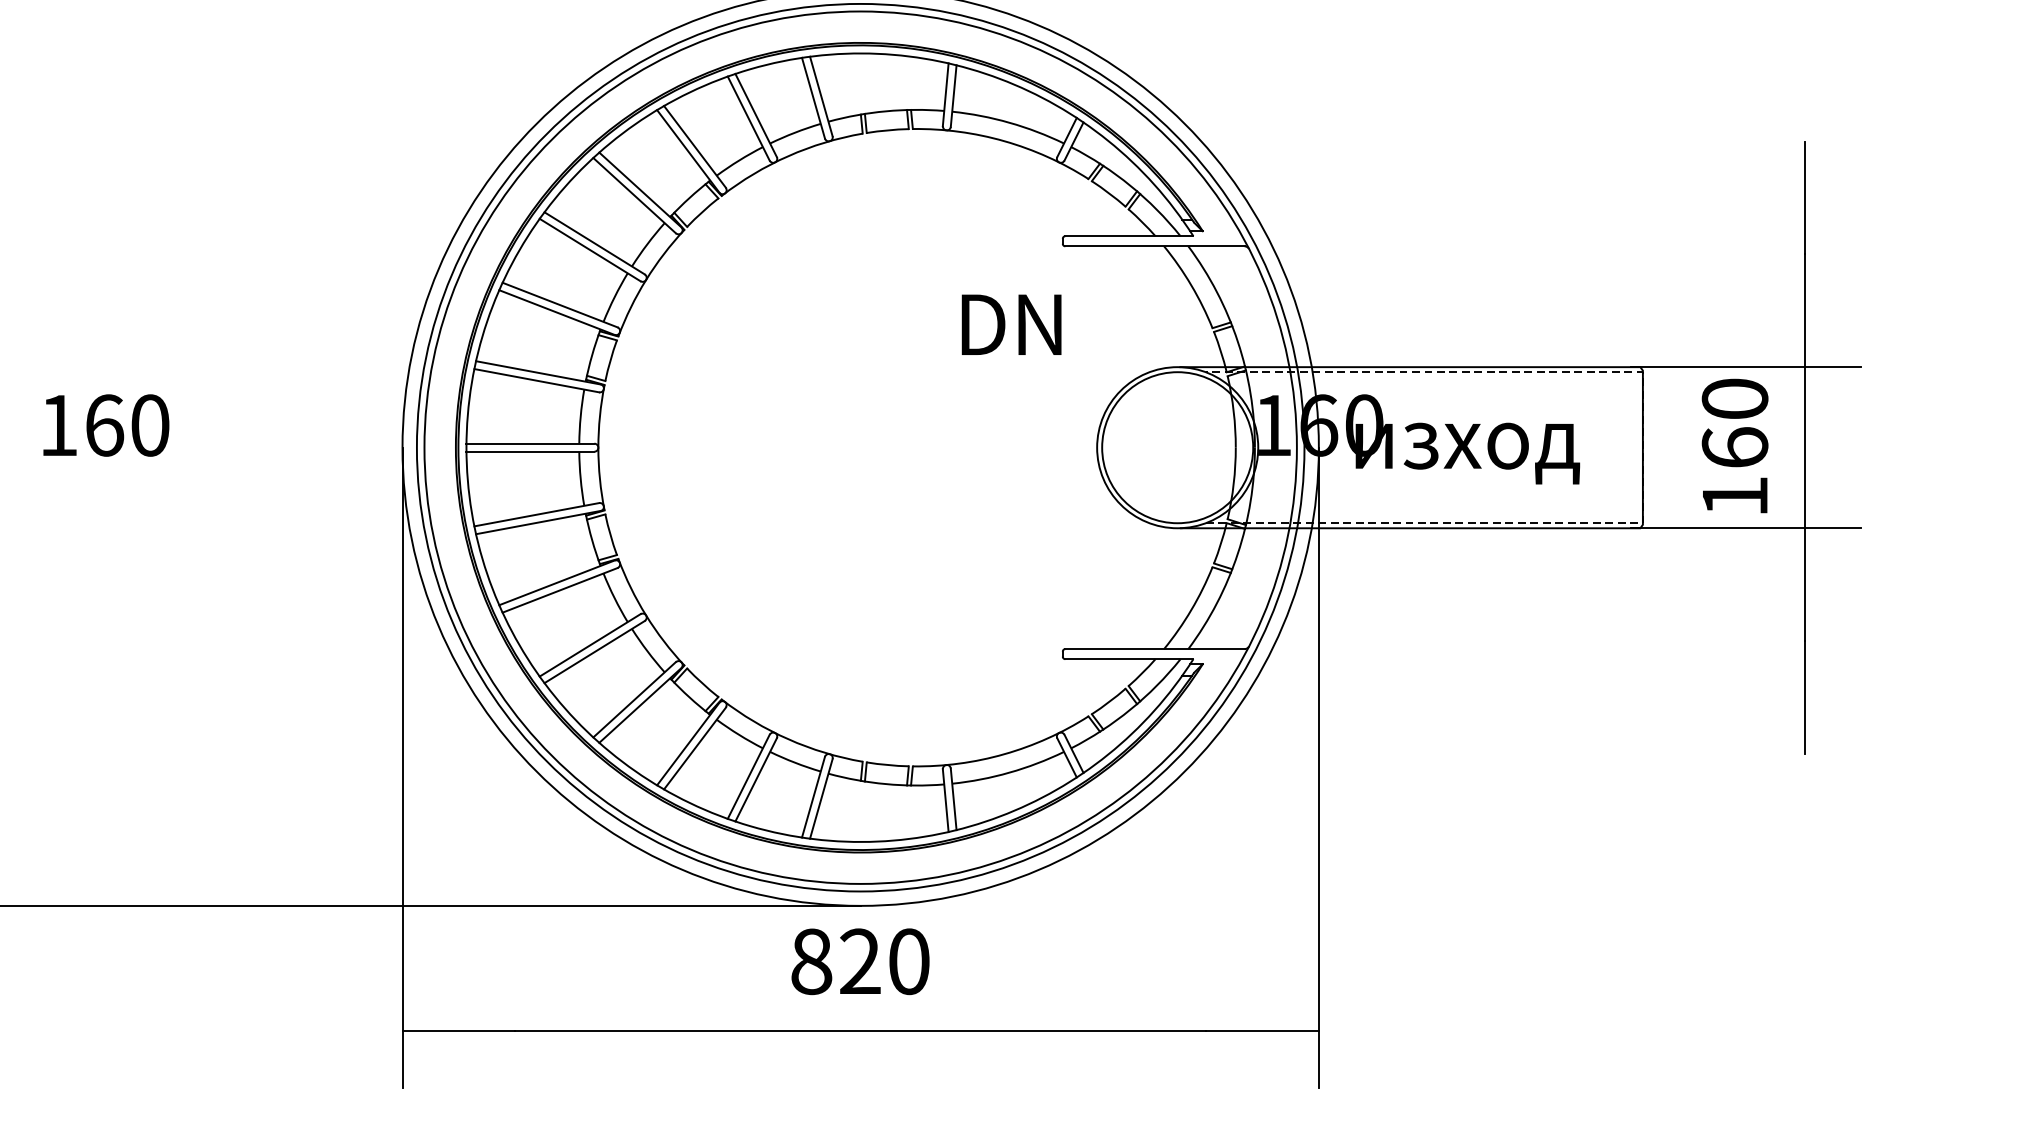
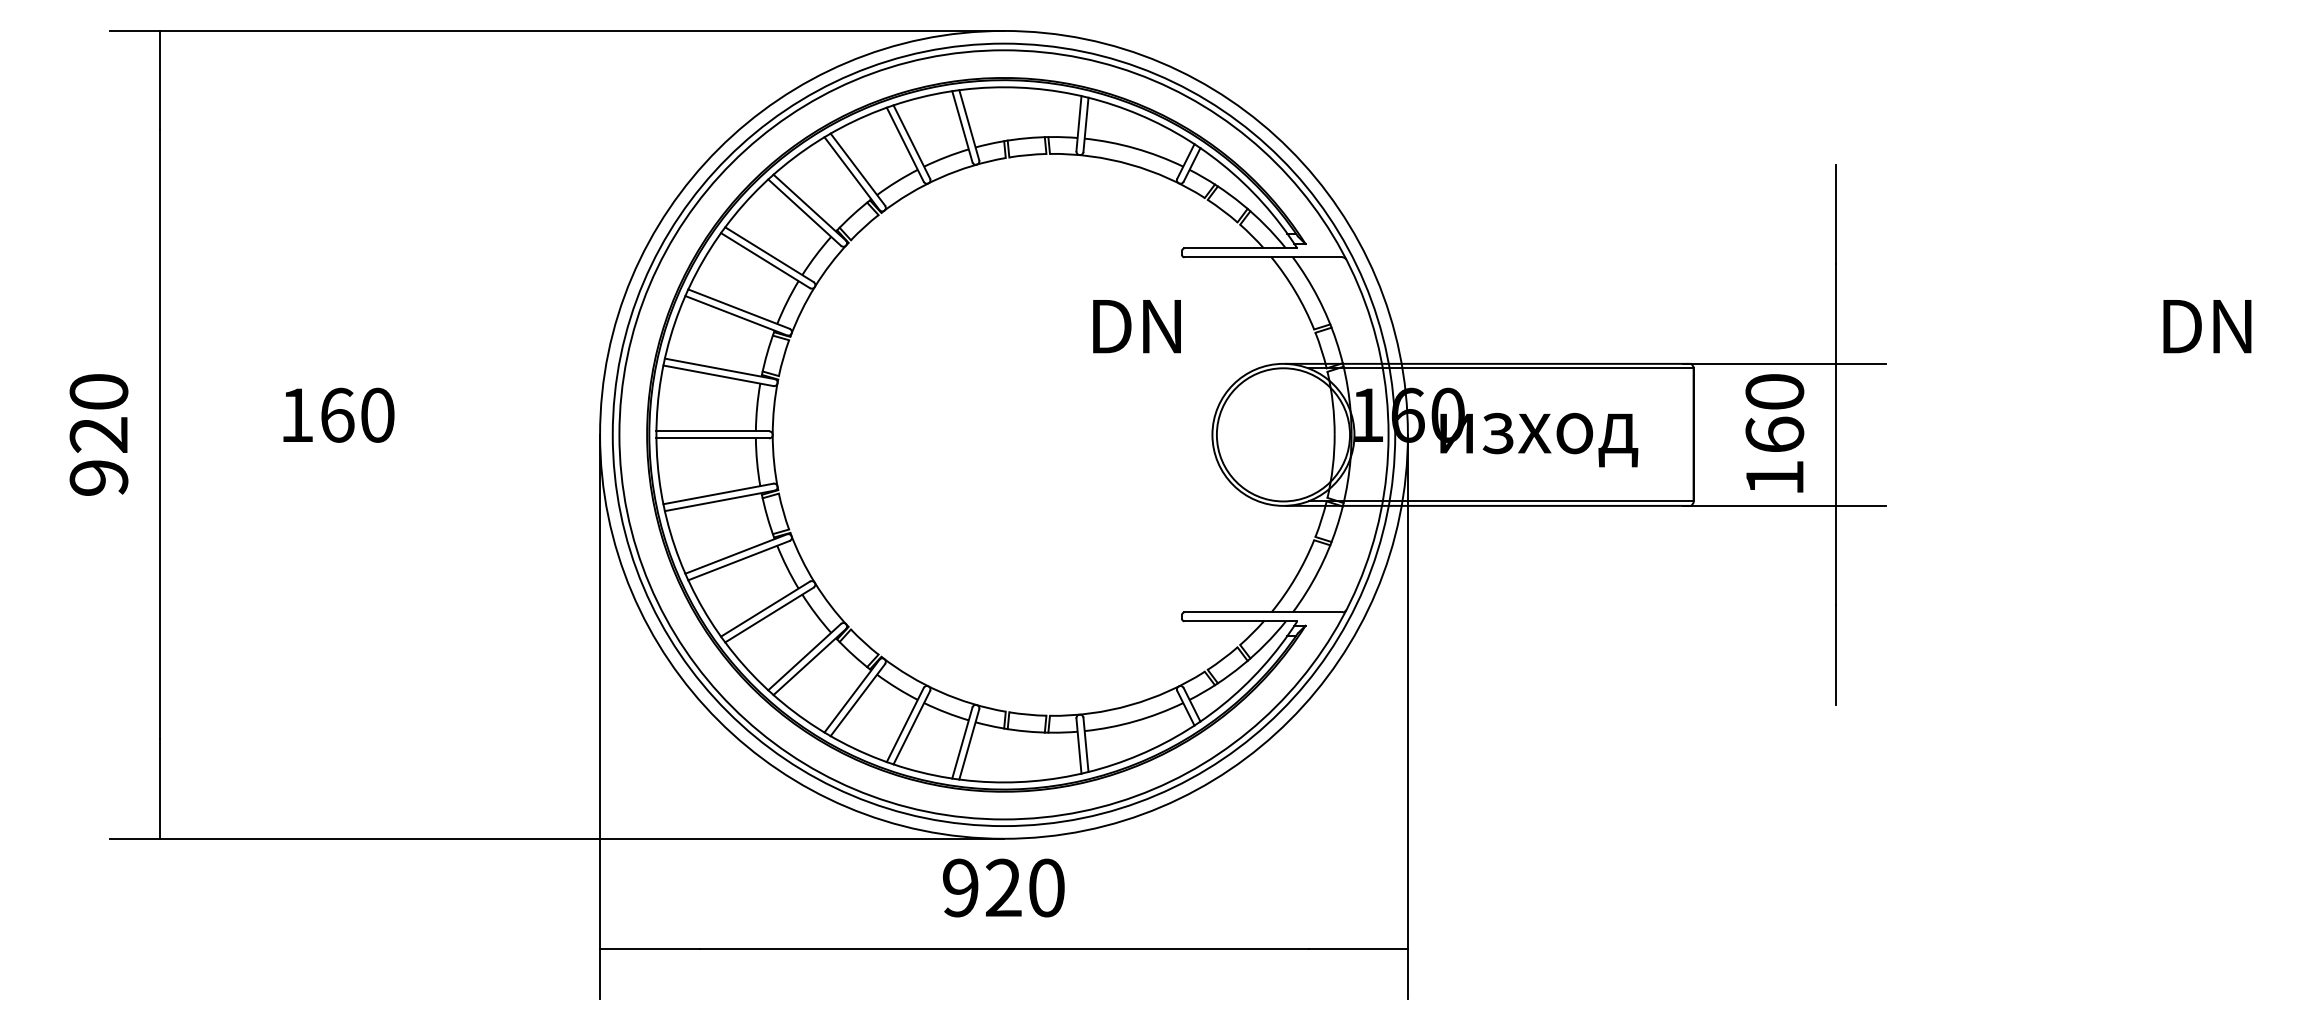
line: (1642, 447) -> (1693, 434), dashed -> solid
text: (811, 961) -> (960, 887), 820 -> 920

